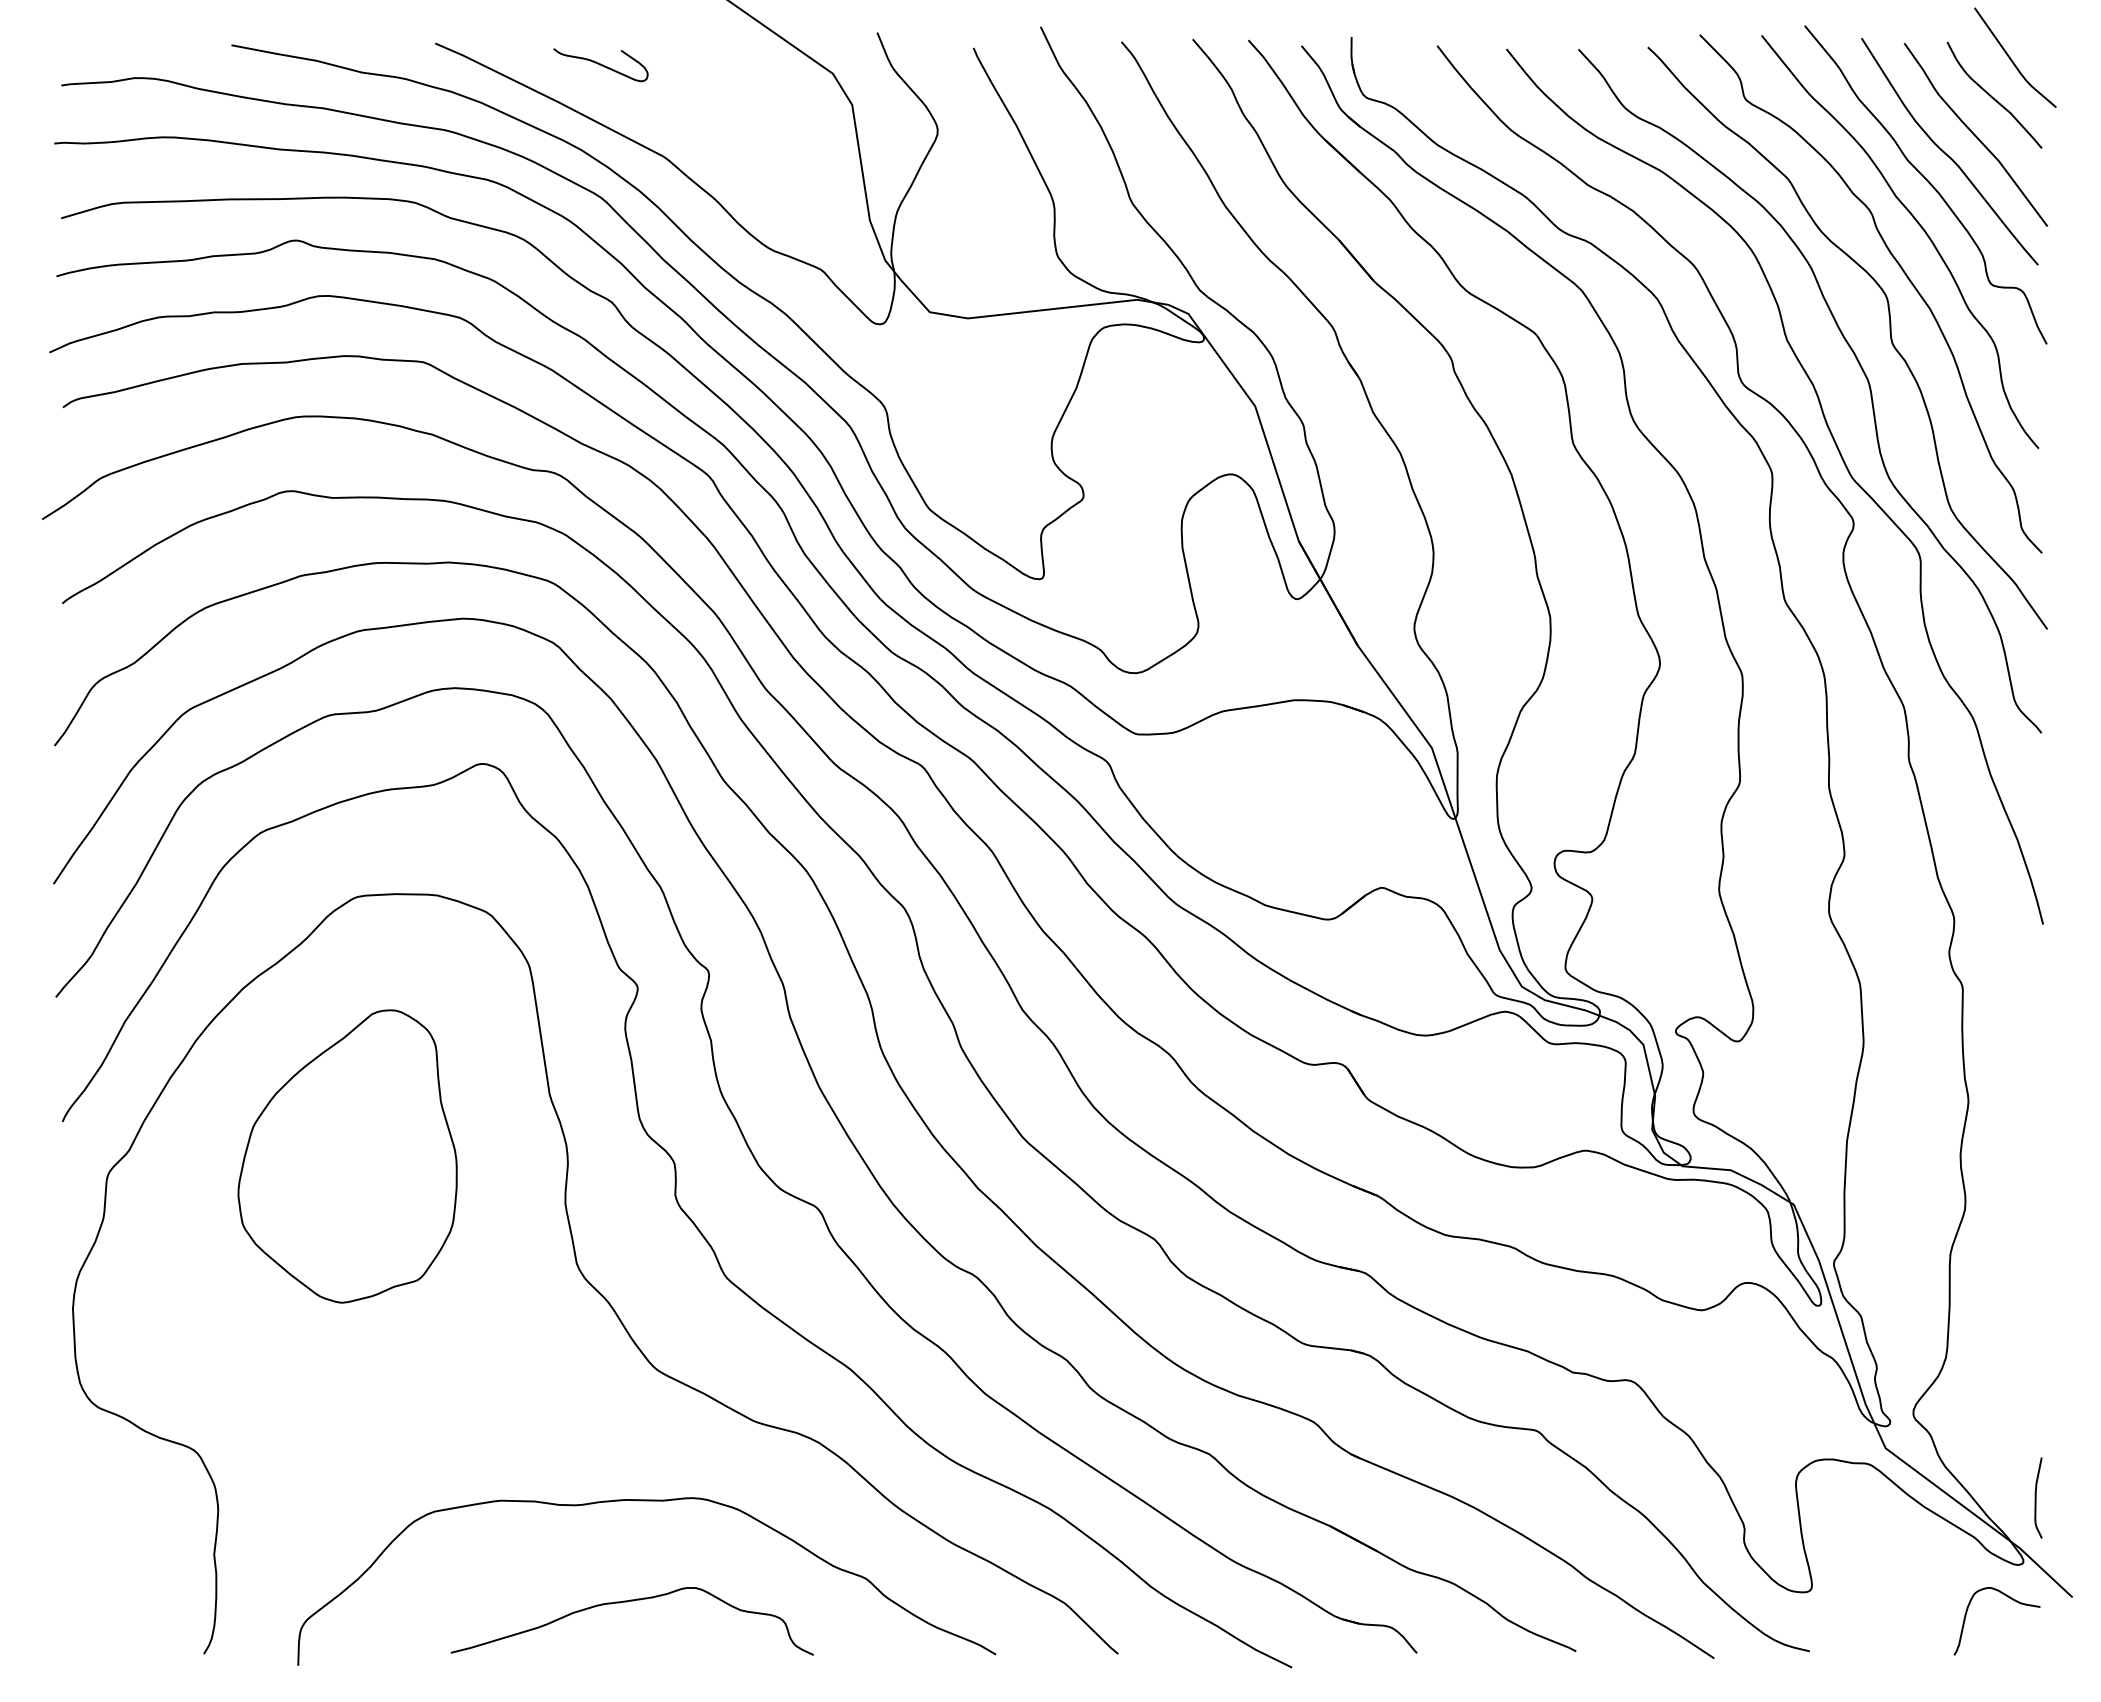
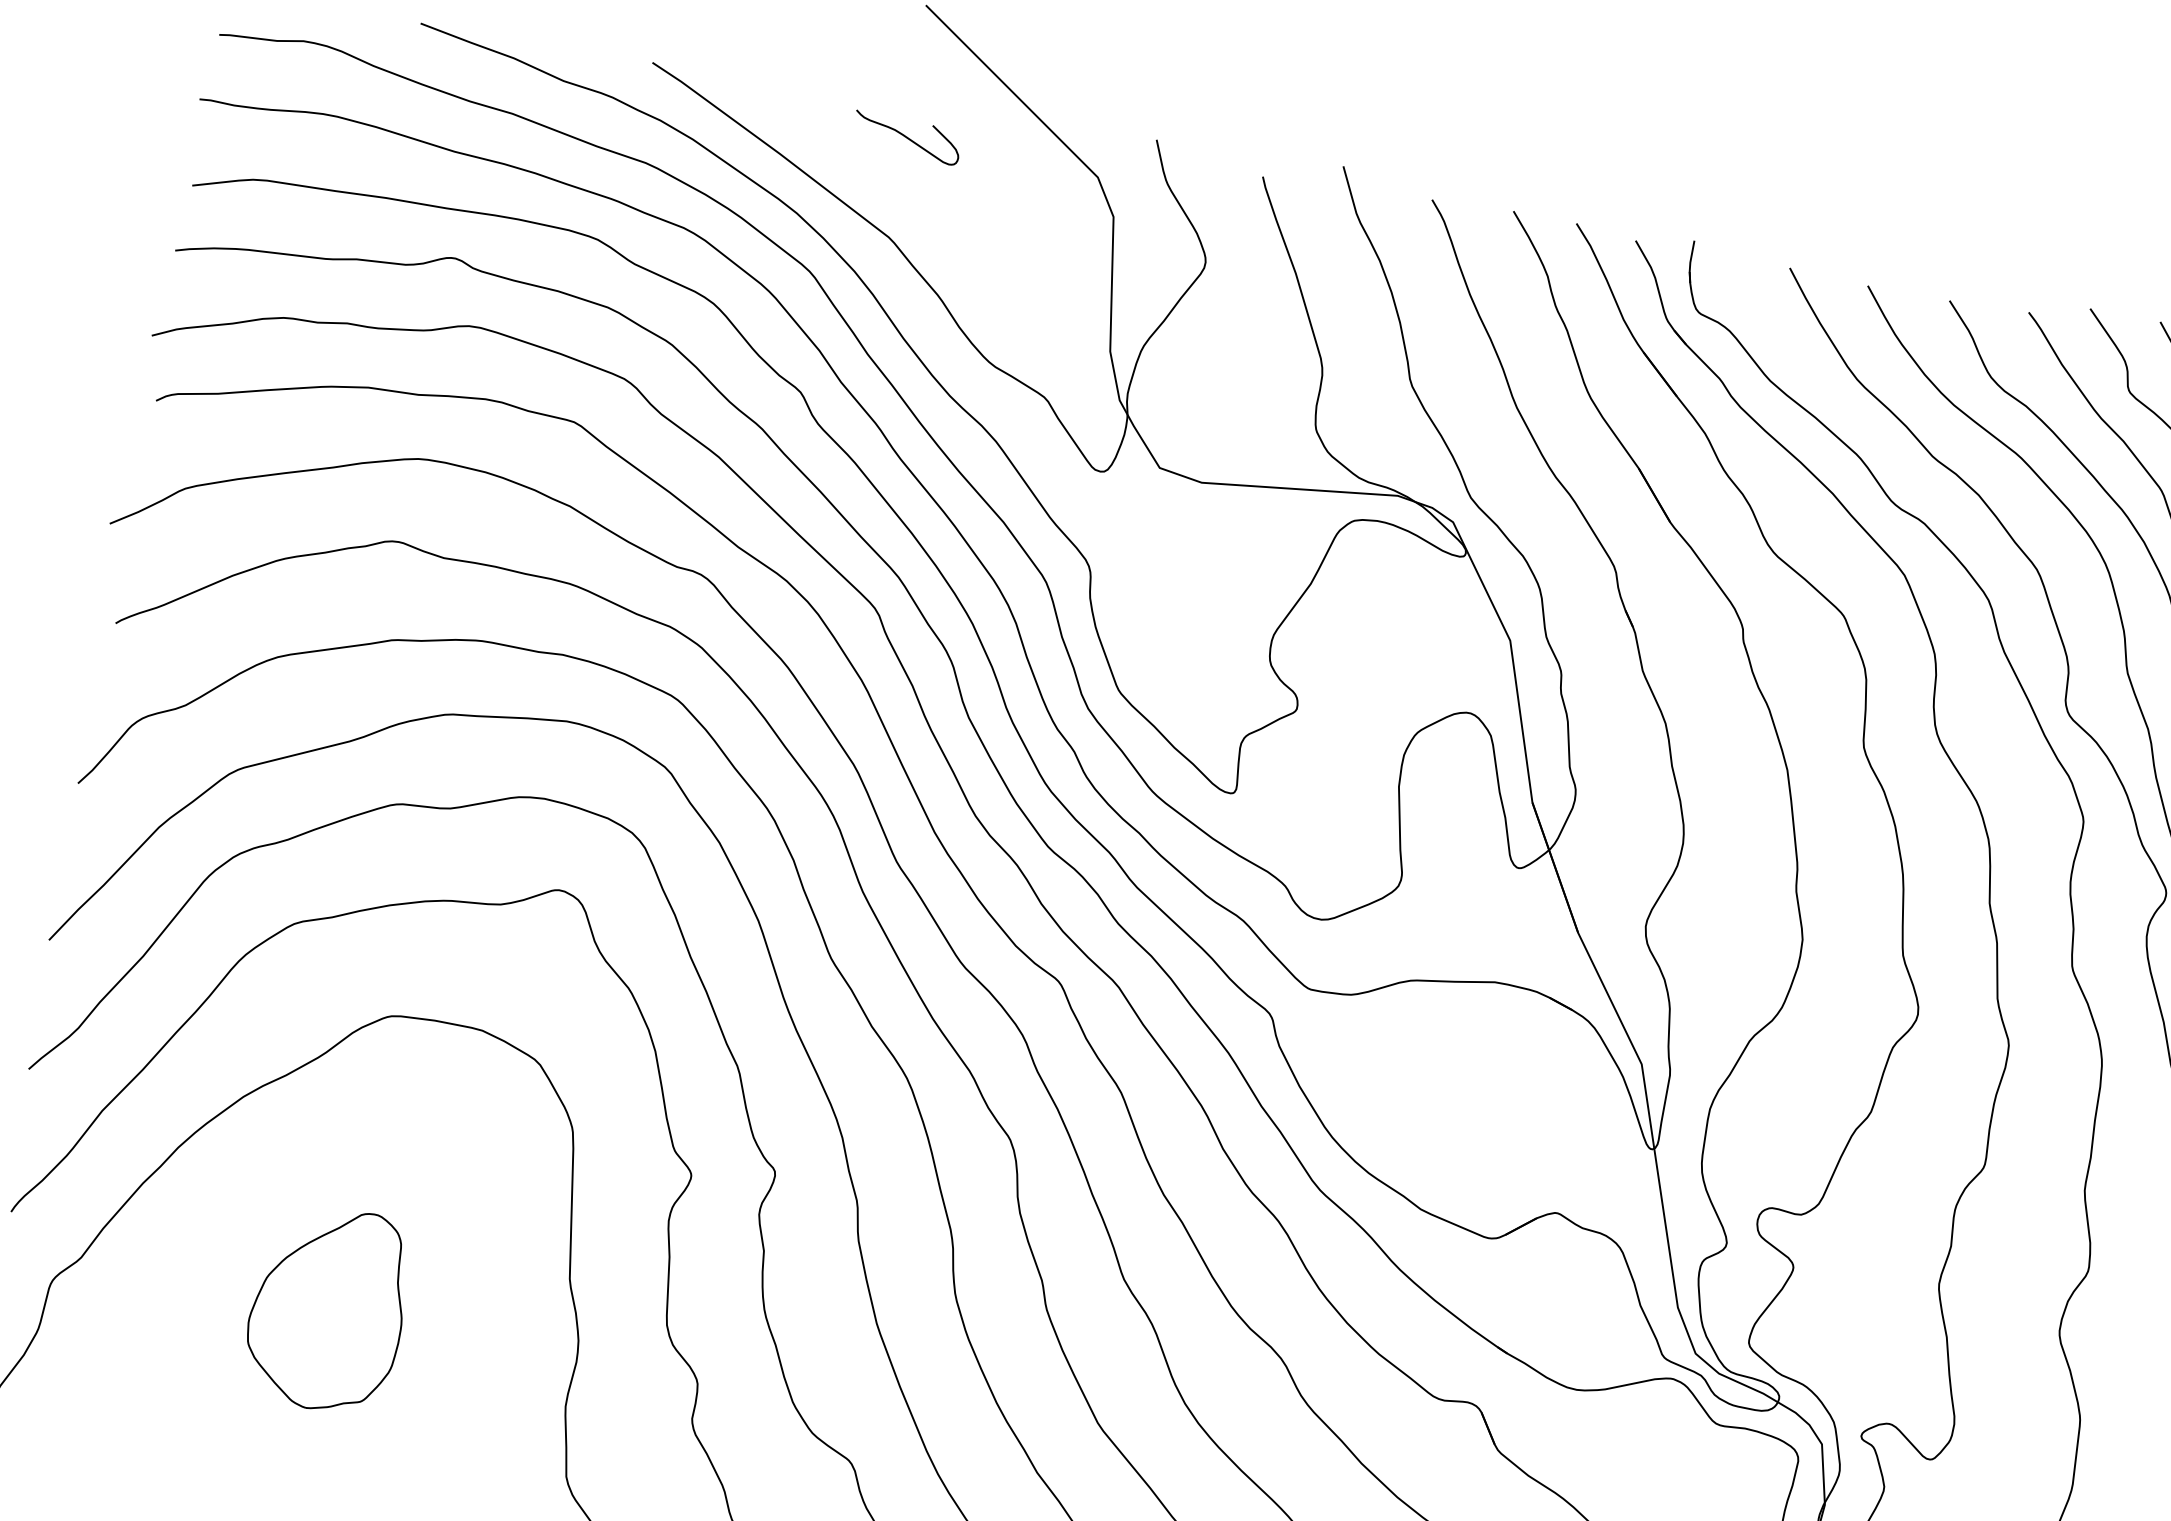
curve: (600, 65) -> (906, 138), moved
part: (347, 1156) -> (327, 1308), size x0.6

